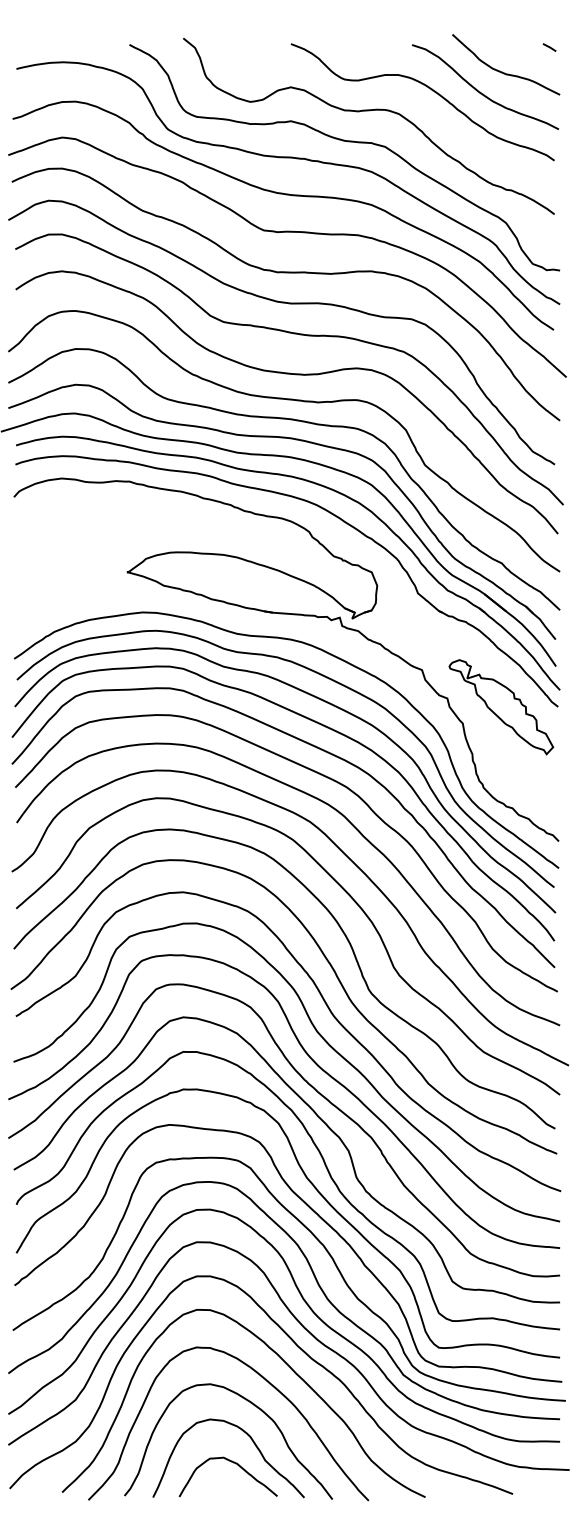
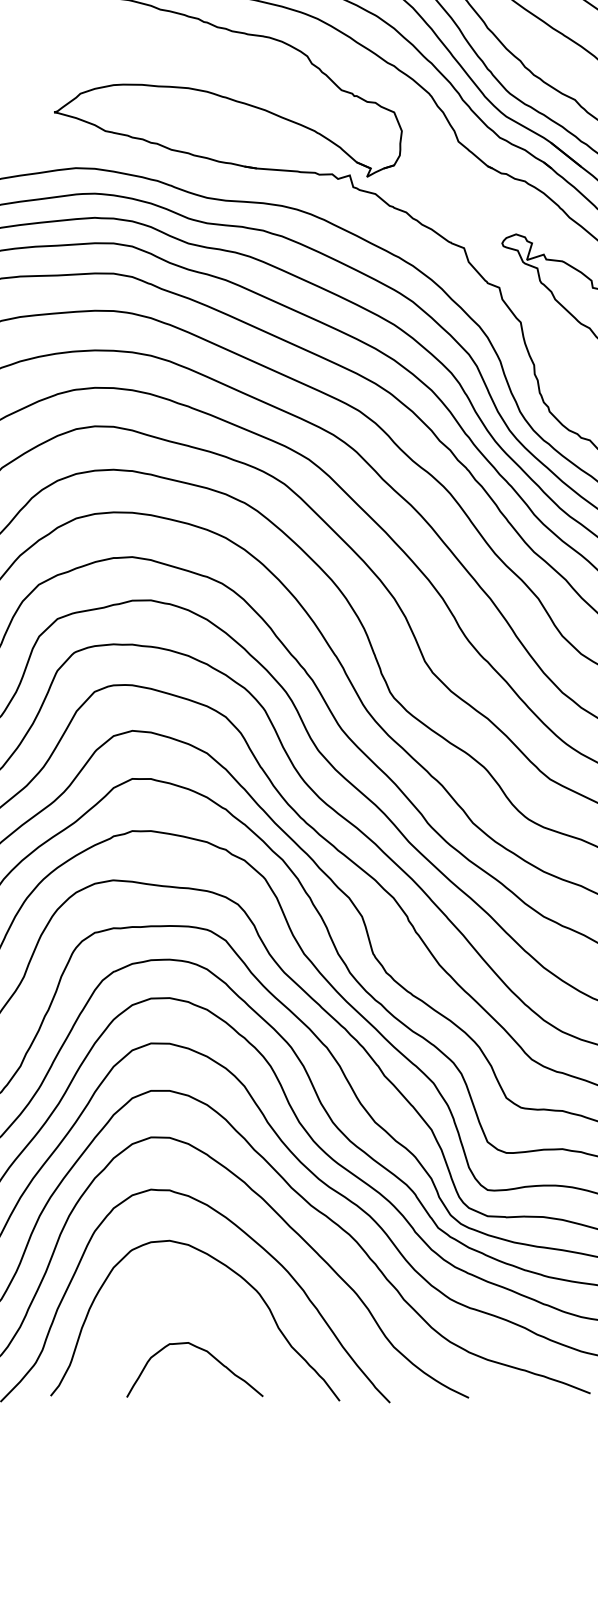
curve: (254, 1445) -> (231, 1325), removed

